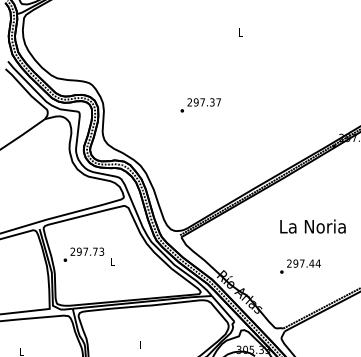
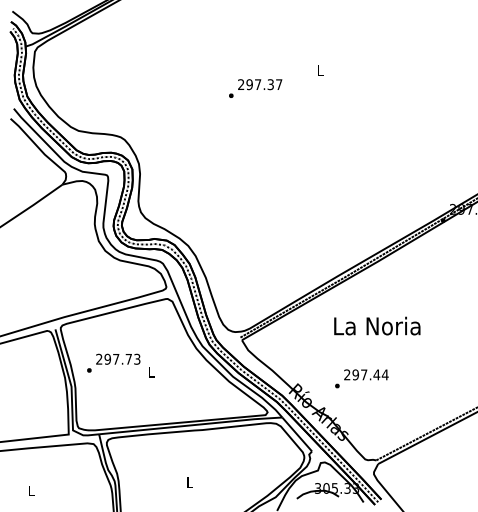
text: (200, 105) -> (255, 88), moved
text: (313, 226) -> (377, 325), moved
text: (300, 266) -> (361, 378), moved

